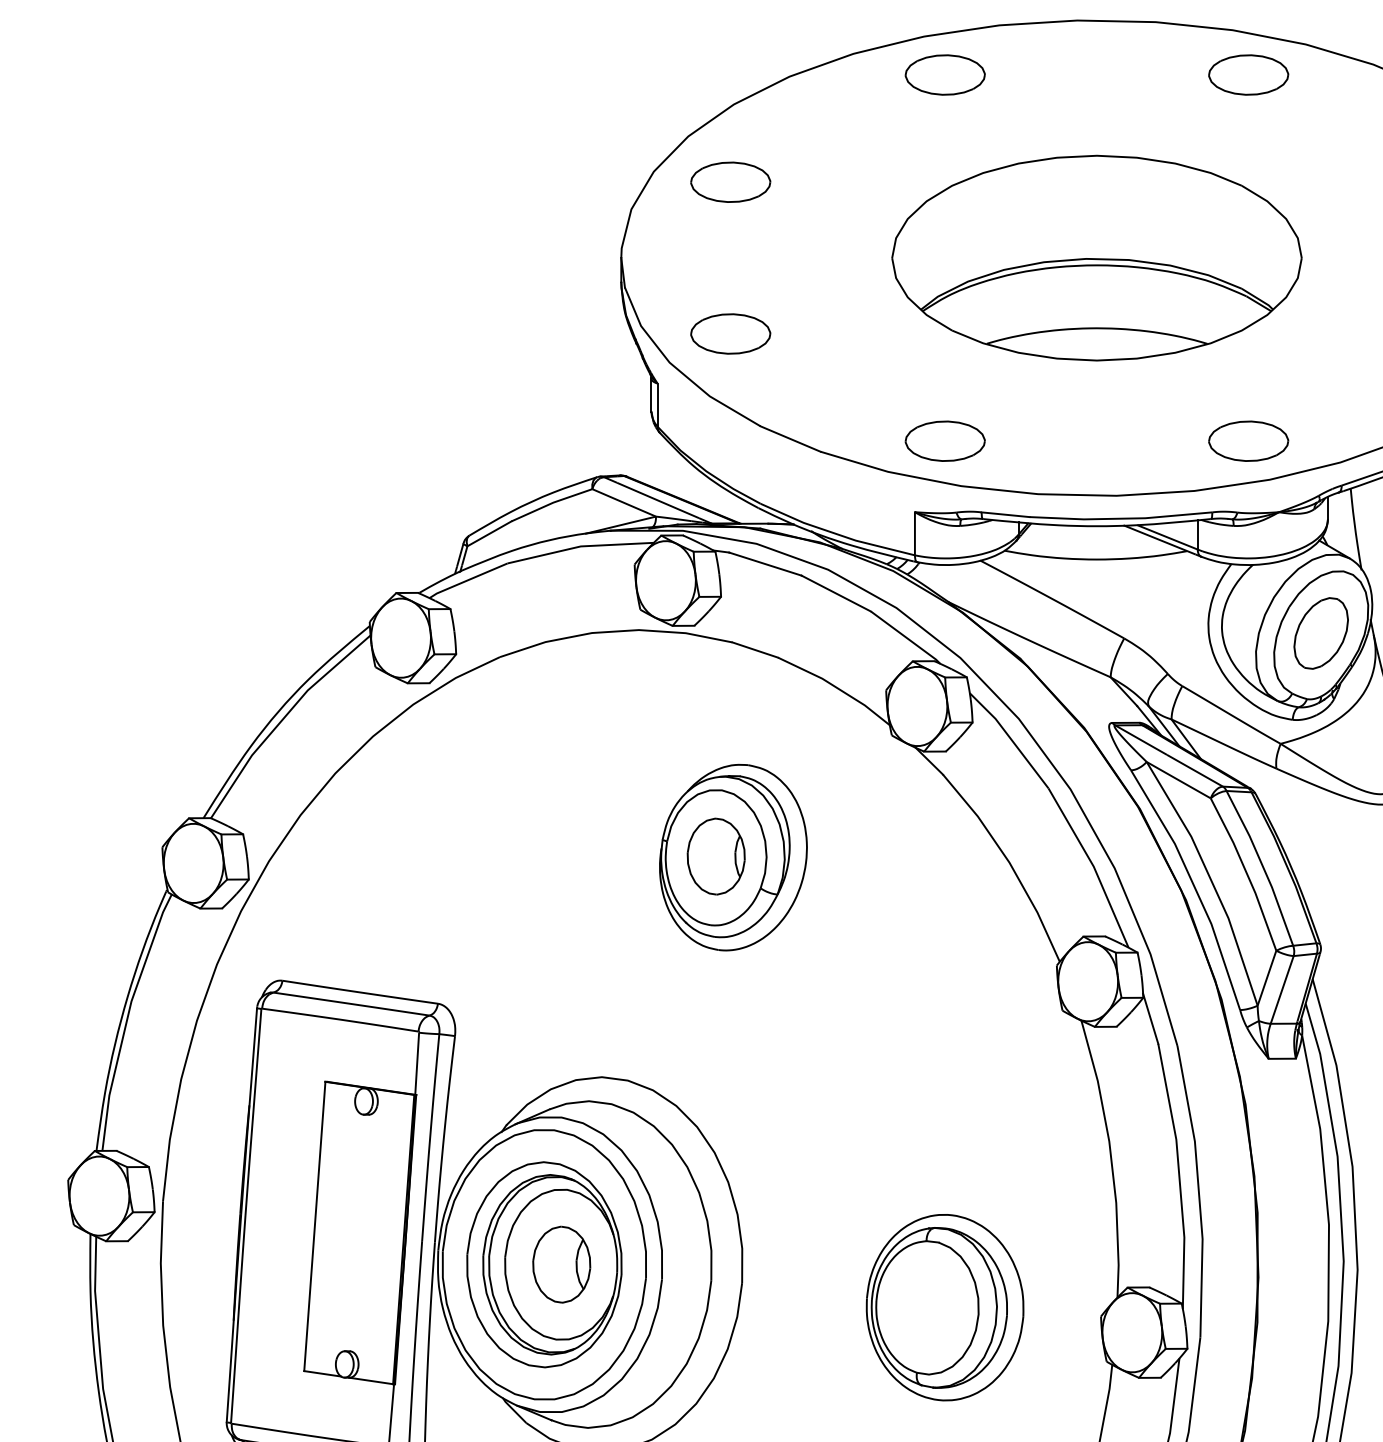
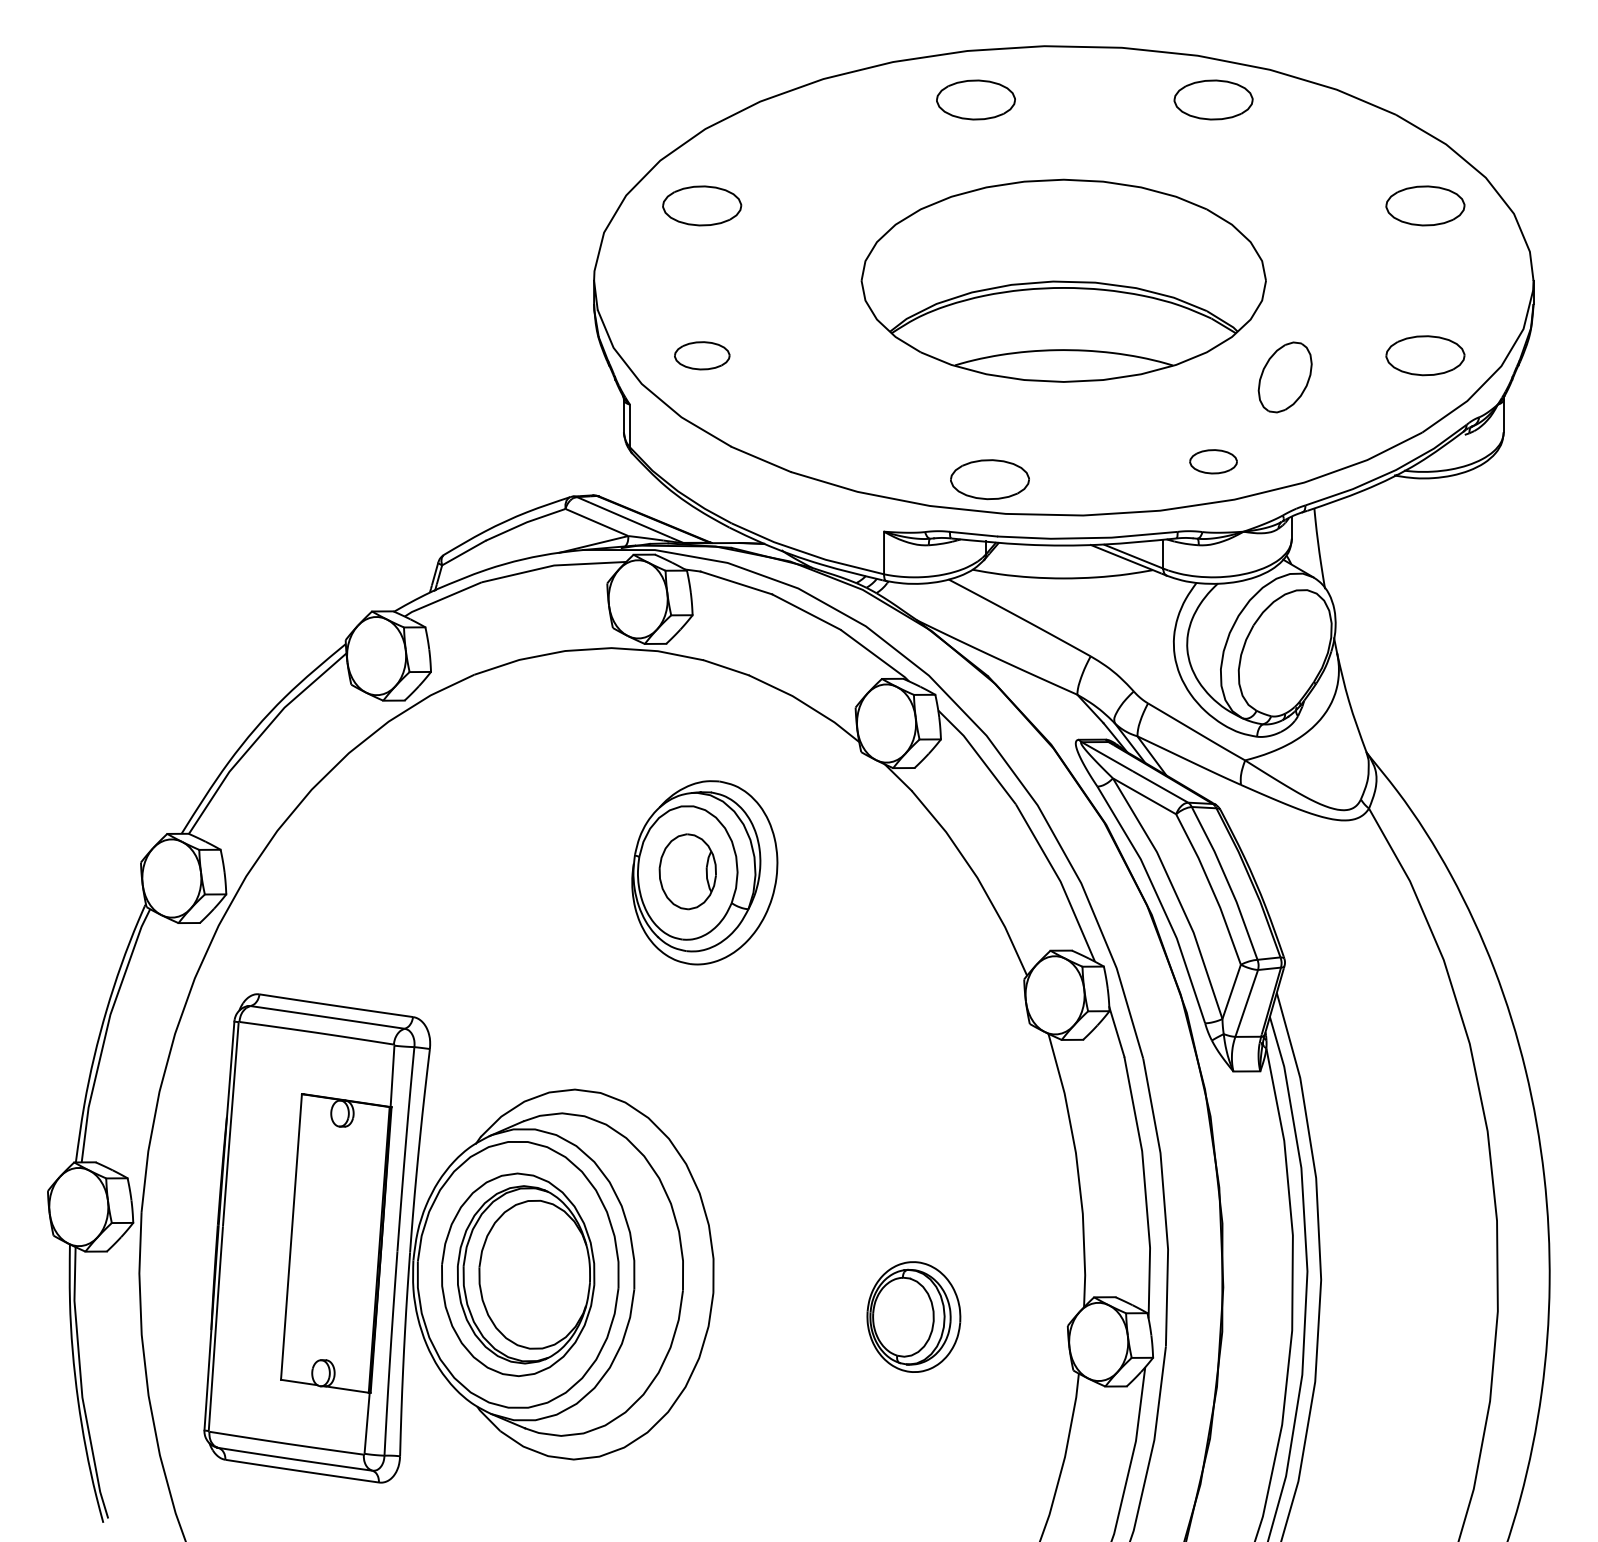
part: (944, 74) -> (975, 99), moved
part: (731, 333) -> (702, 355), size x0.7
part: (944, 441) -> (989, 479), moved
part: (1248, 441) -> (1213, 461), size x0.6
part: (1320, 633) -> (1284, 377), moved
part: (561, 1264) -> (535, 1274), removed
part: (944, 1306) -> (913, 1316), size x0.6

